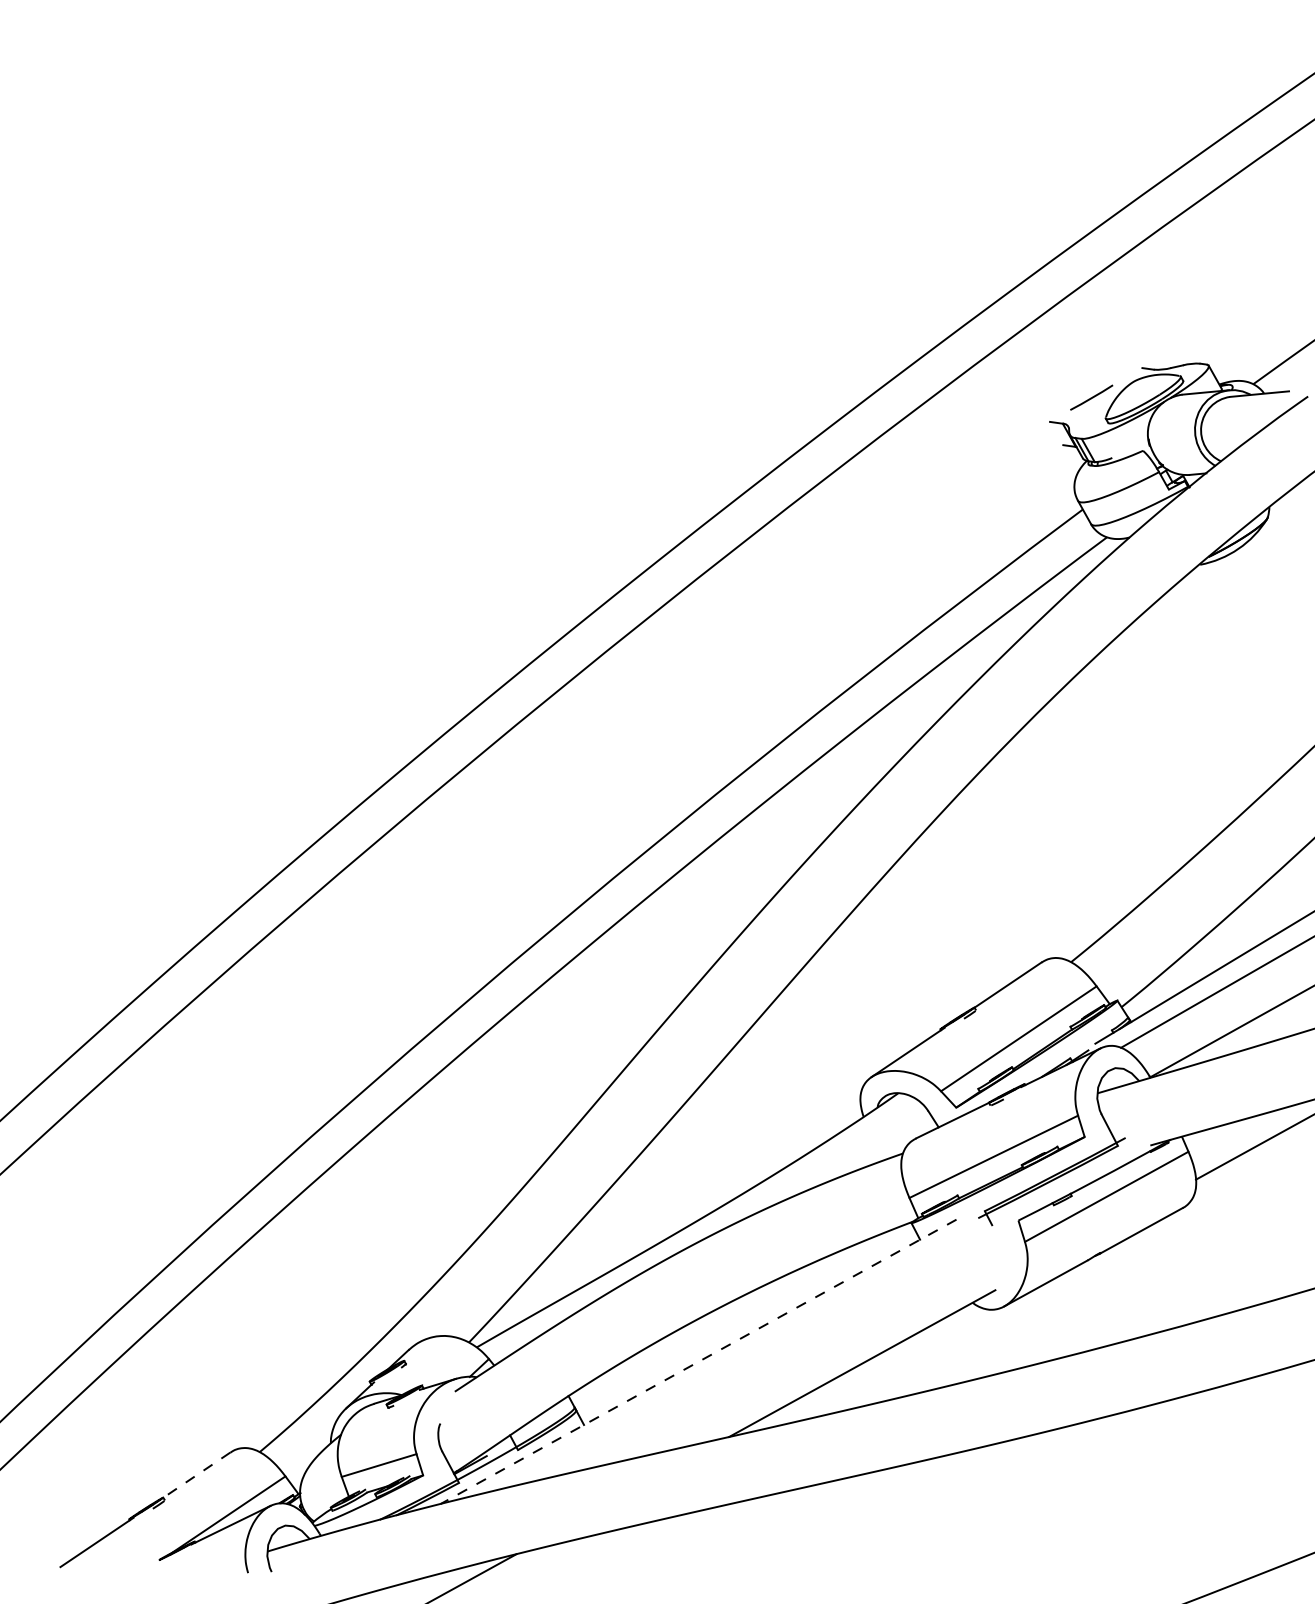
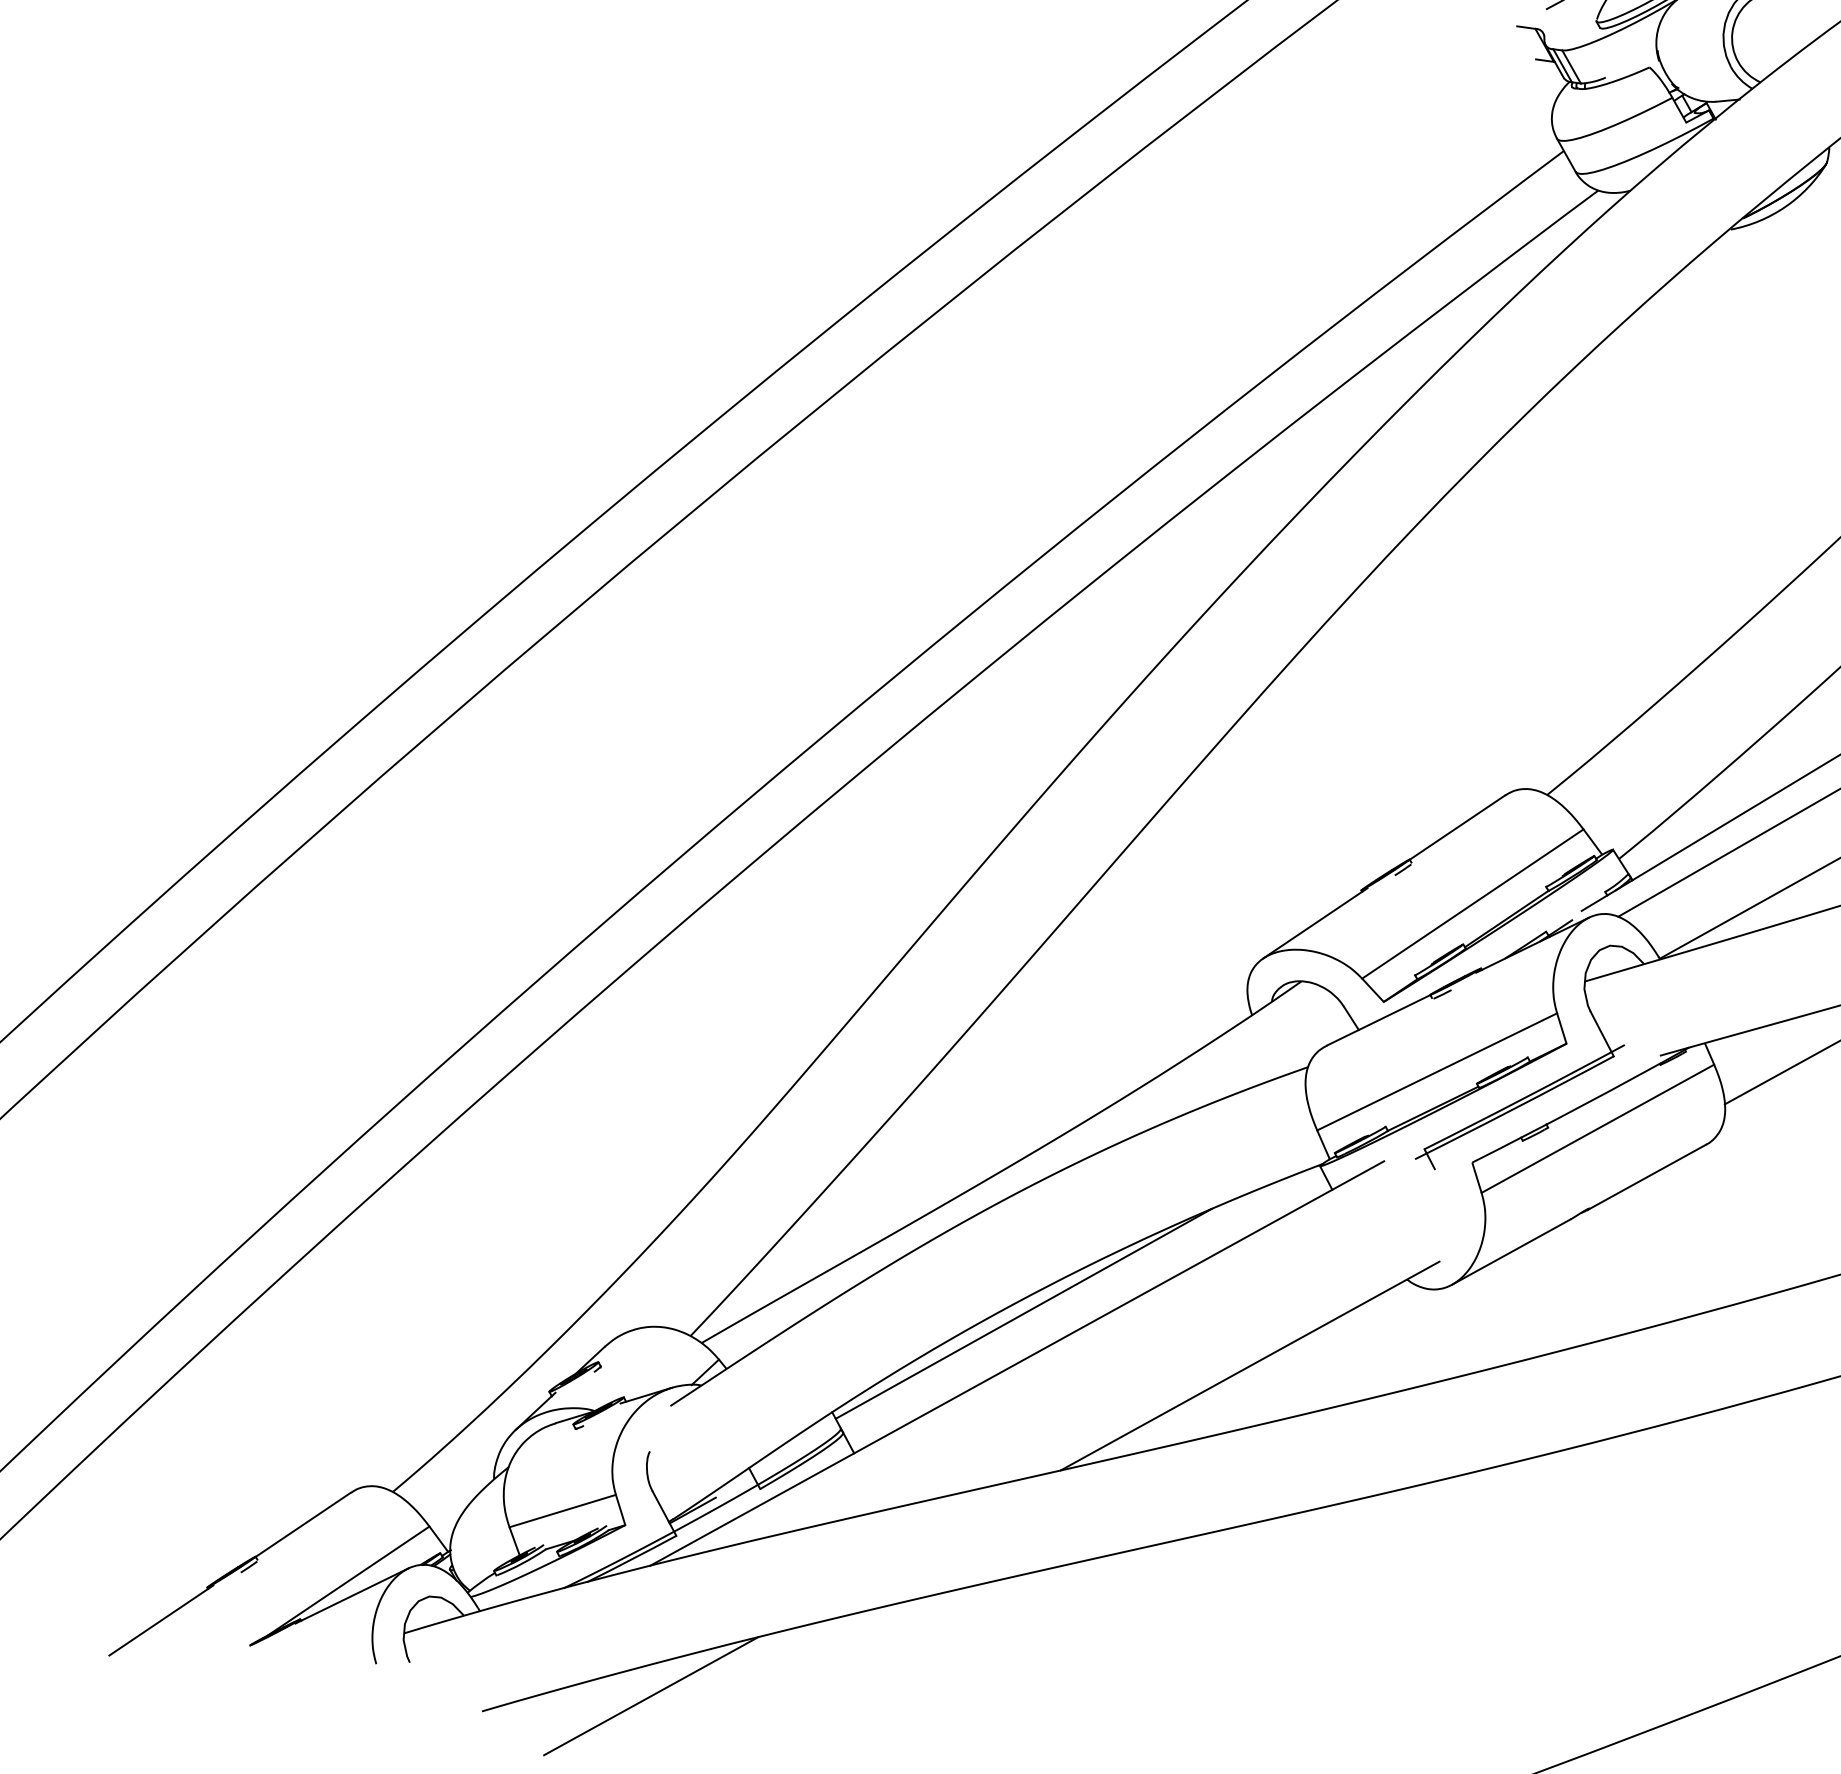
line: (703, 1326) -> (1024, 1313), added
line: (698, 1361) -> (1017, 1363), dashed -> solid
line: (196, 1475) -> (302, 1525), dashed -> solid

